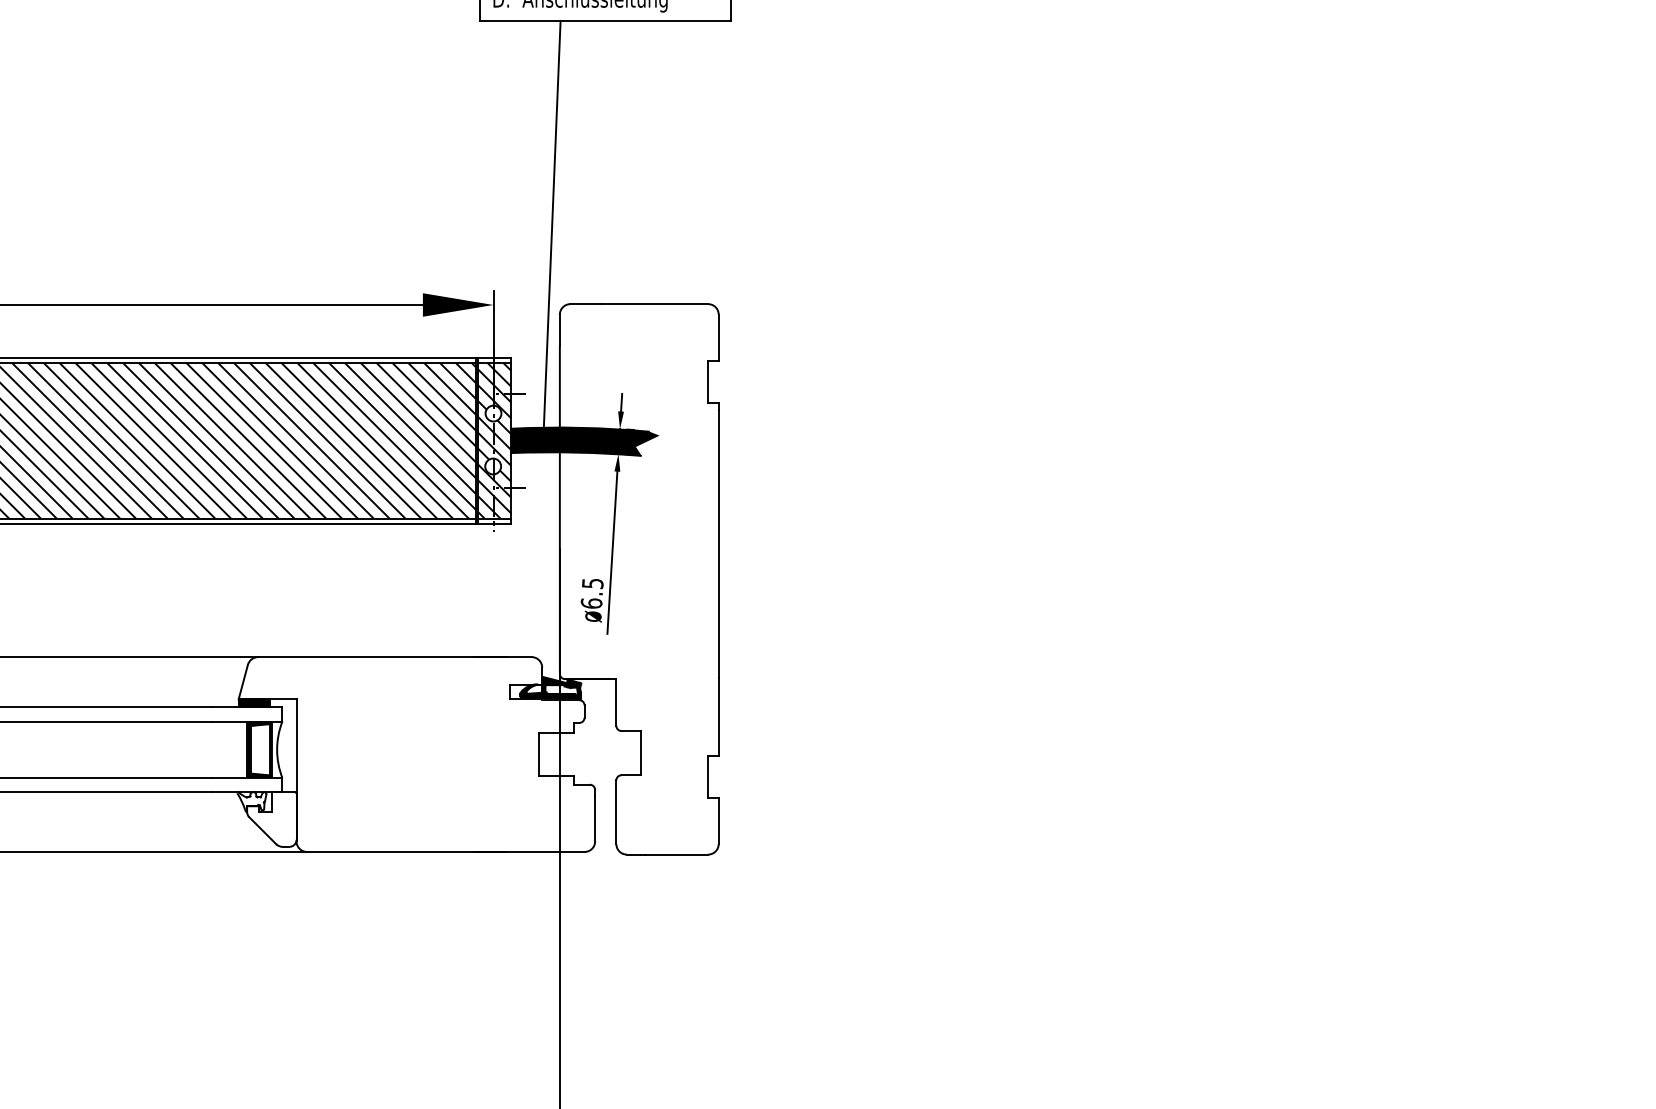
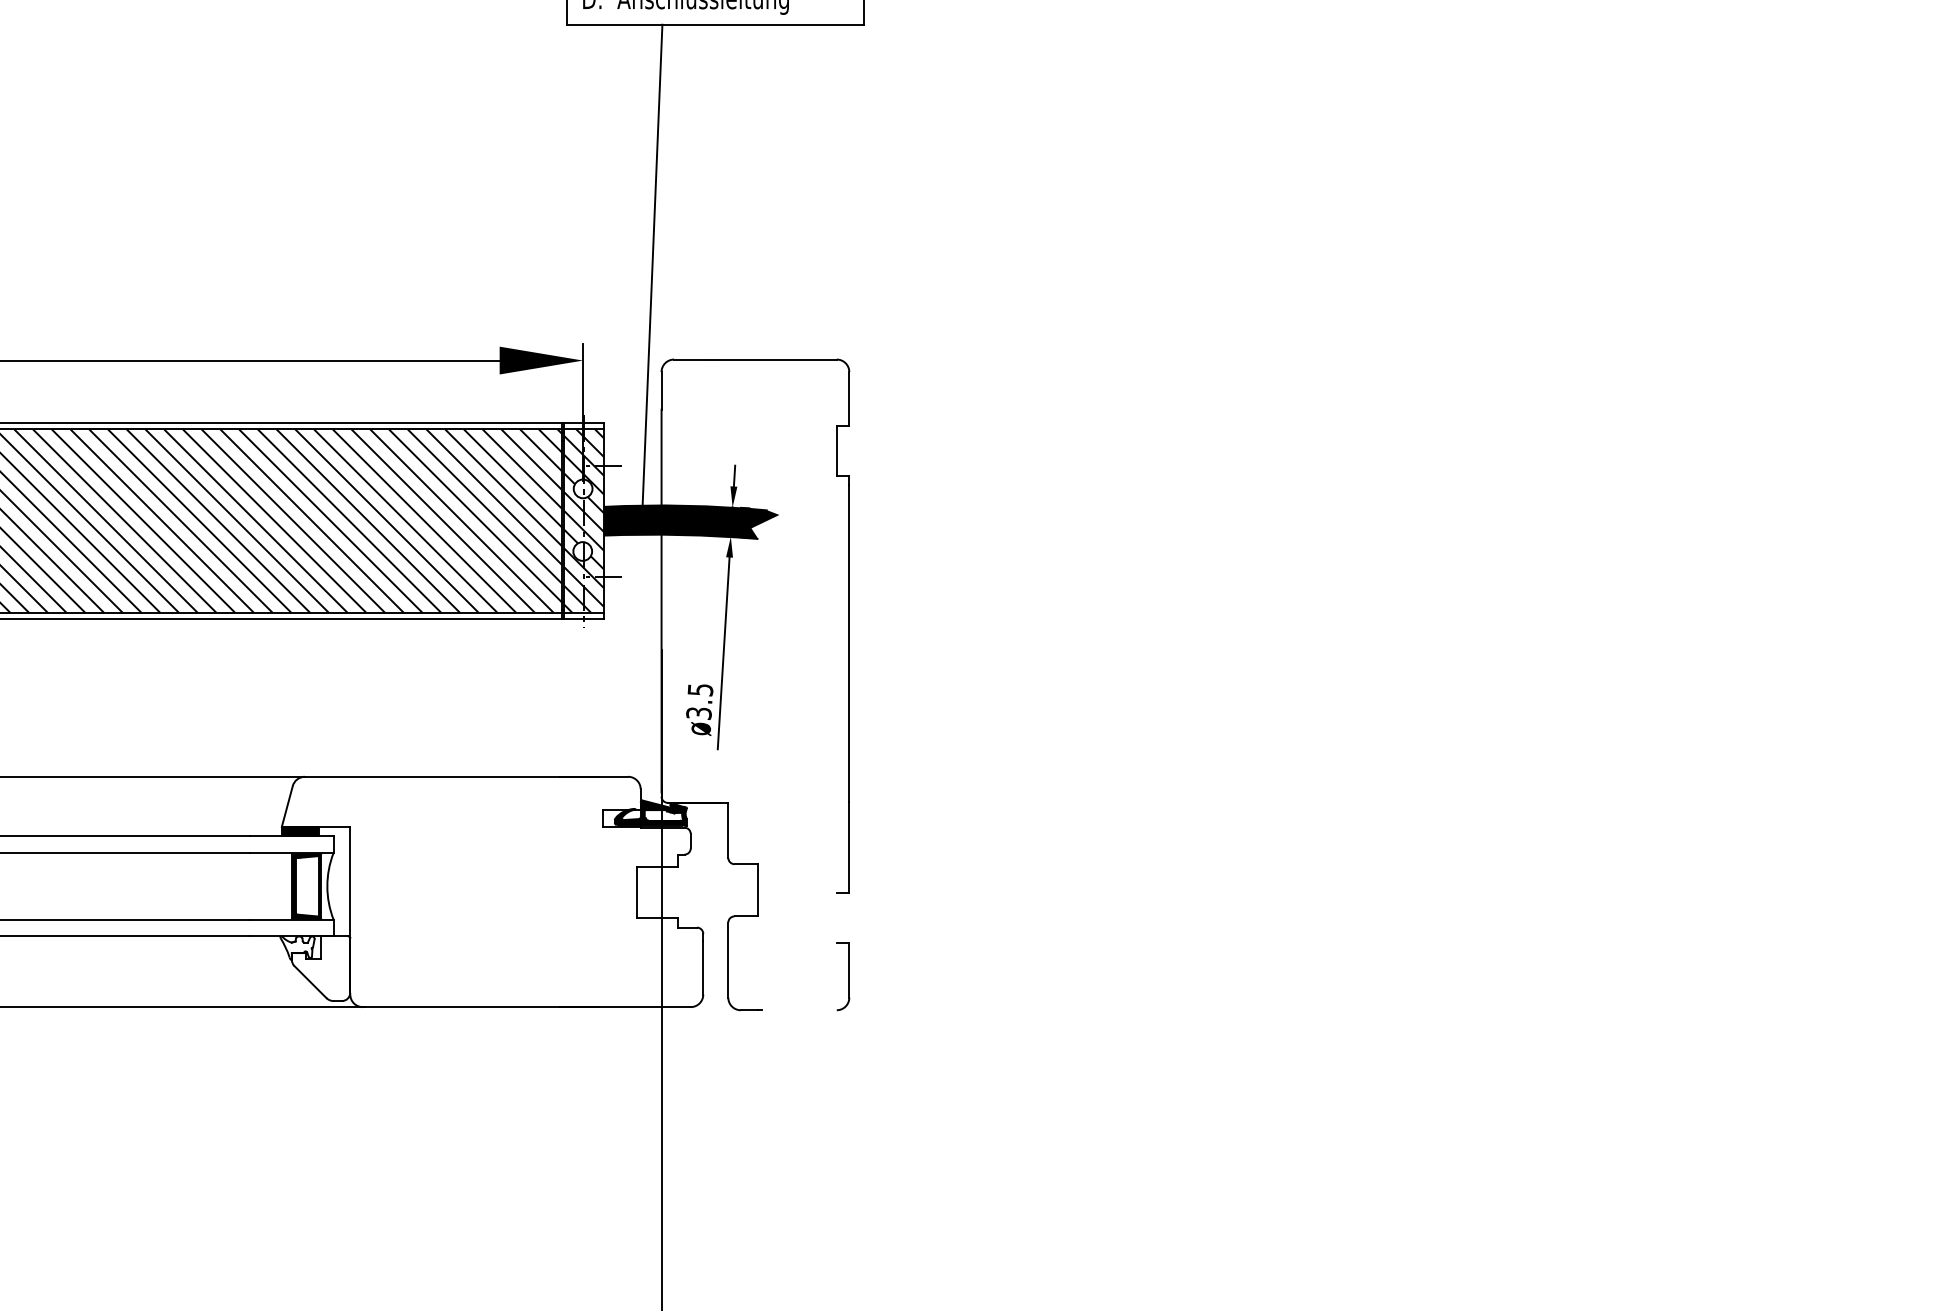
text: (591, 603) -> (698, 713), ø6.5 -> ø3.5
line: (707, 776) -> (836, 918), removed
line: (675, 854) -> (798, 1010), removed

